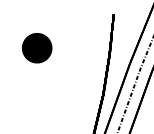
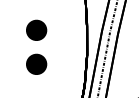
part: (29, 95) -> (36, 63), added

